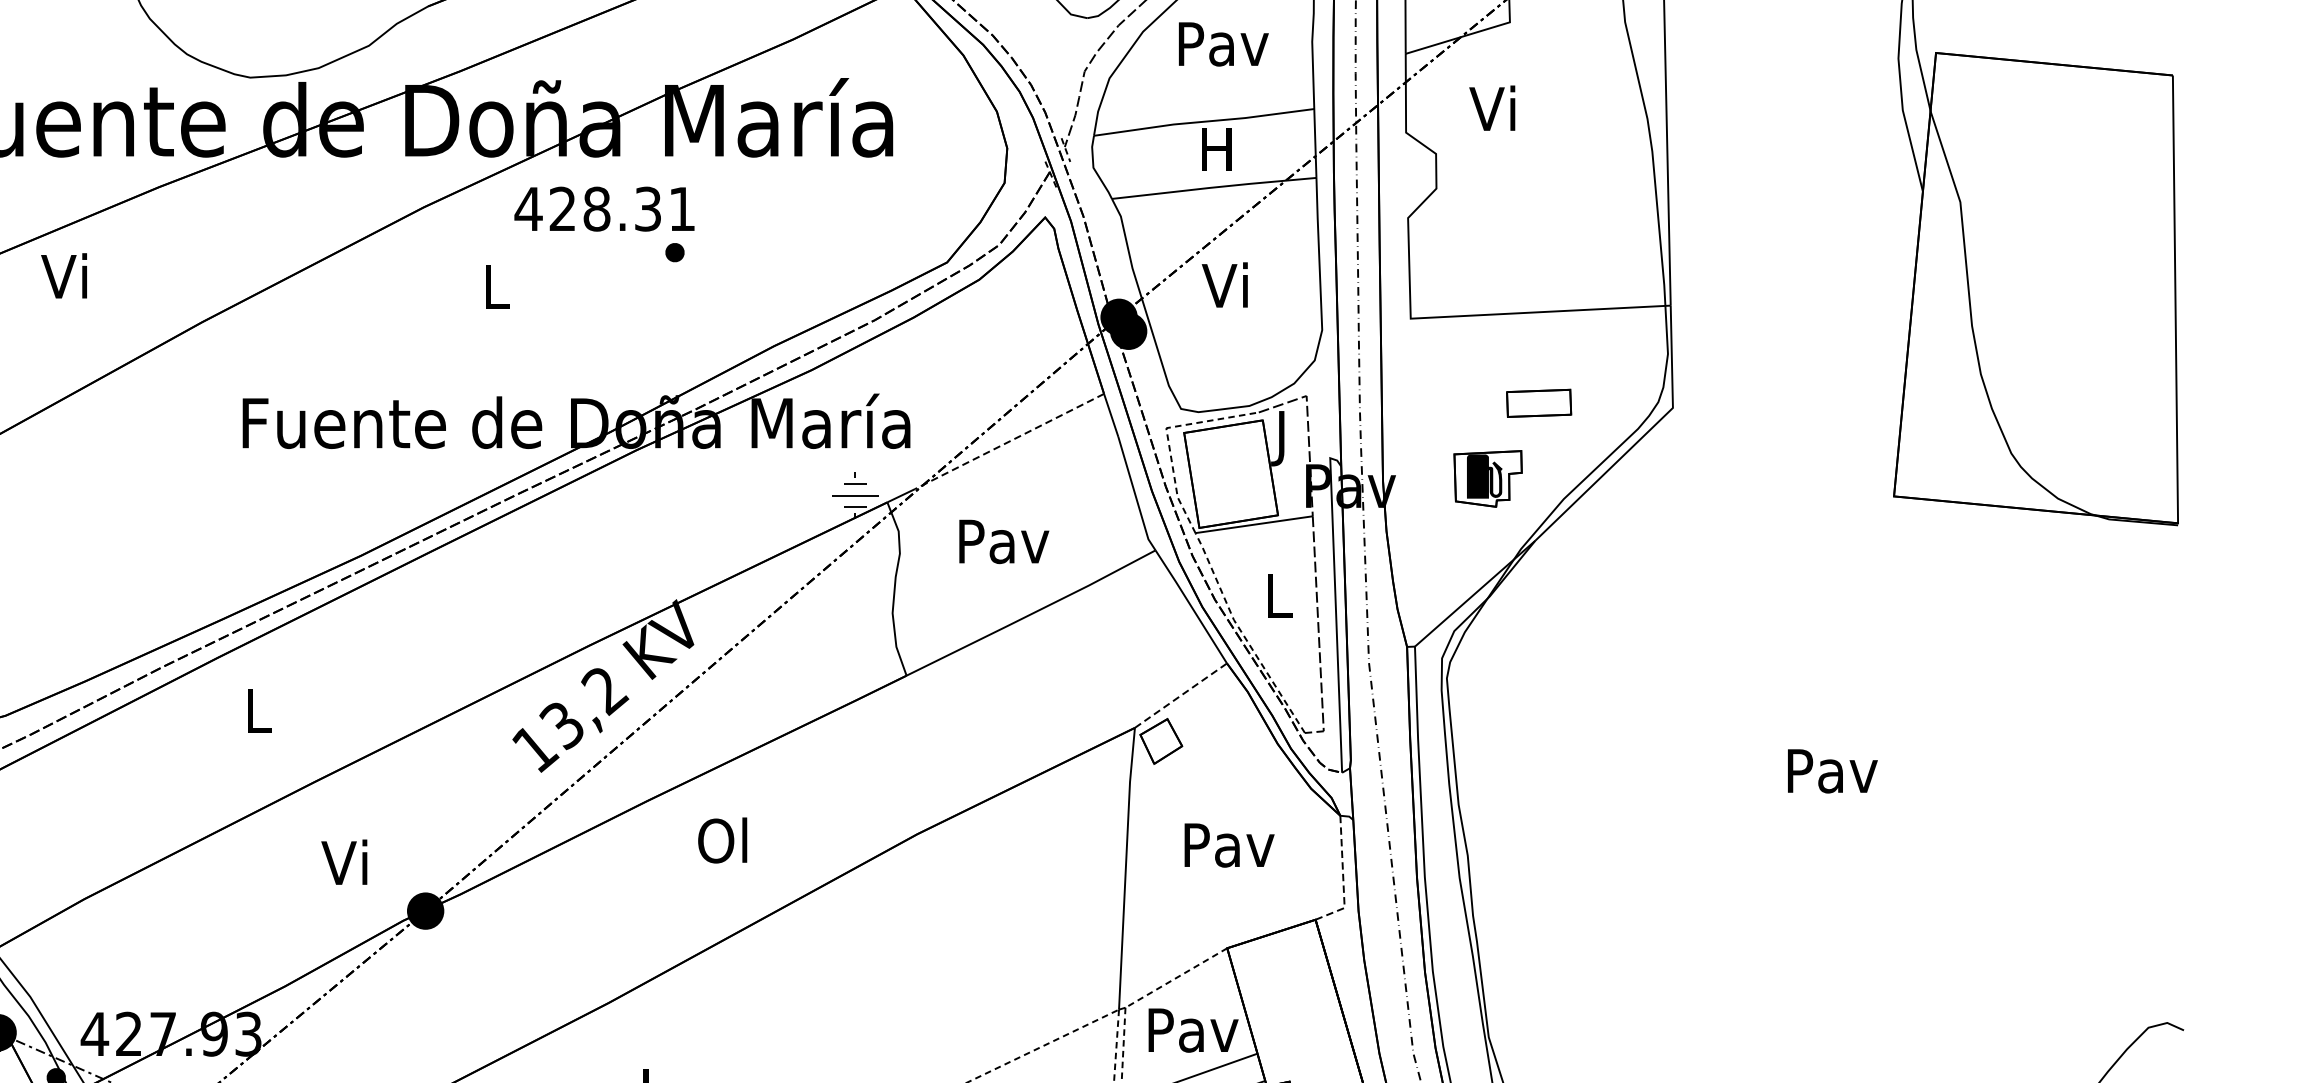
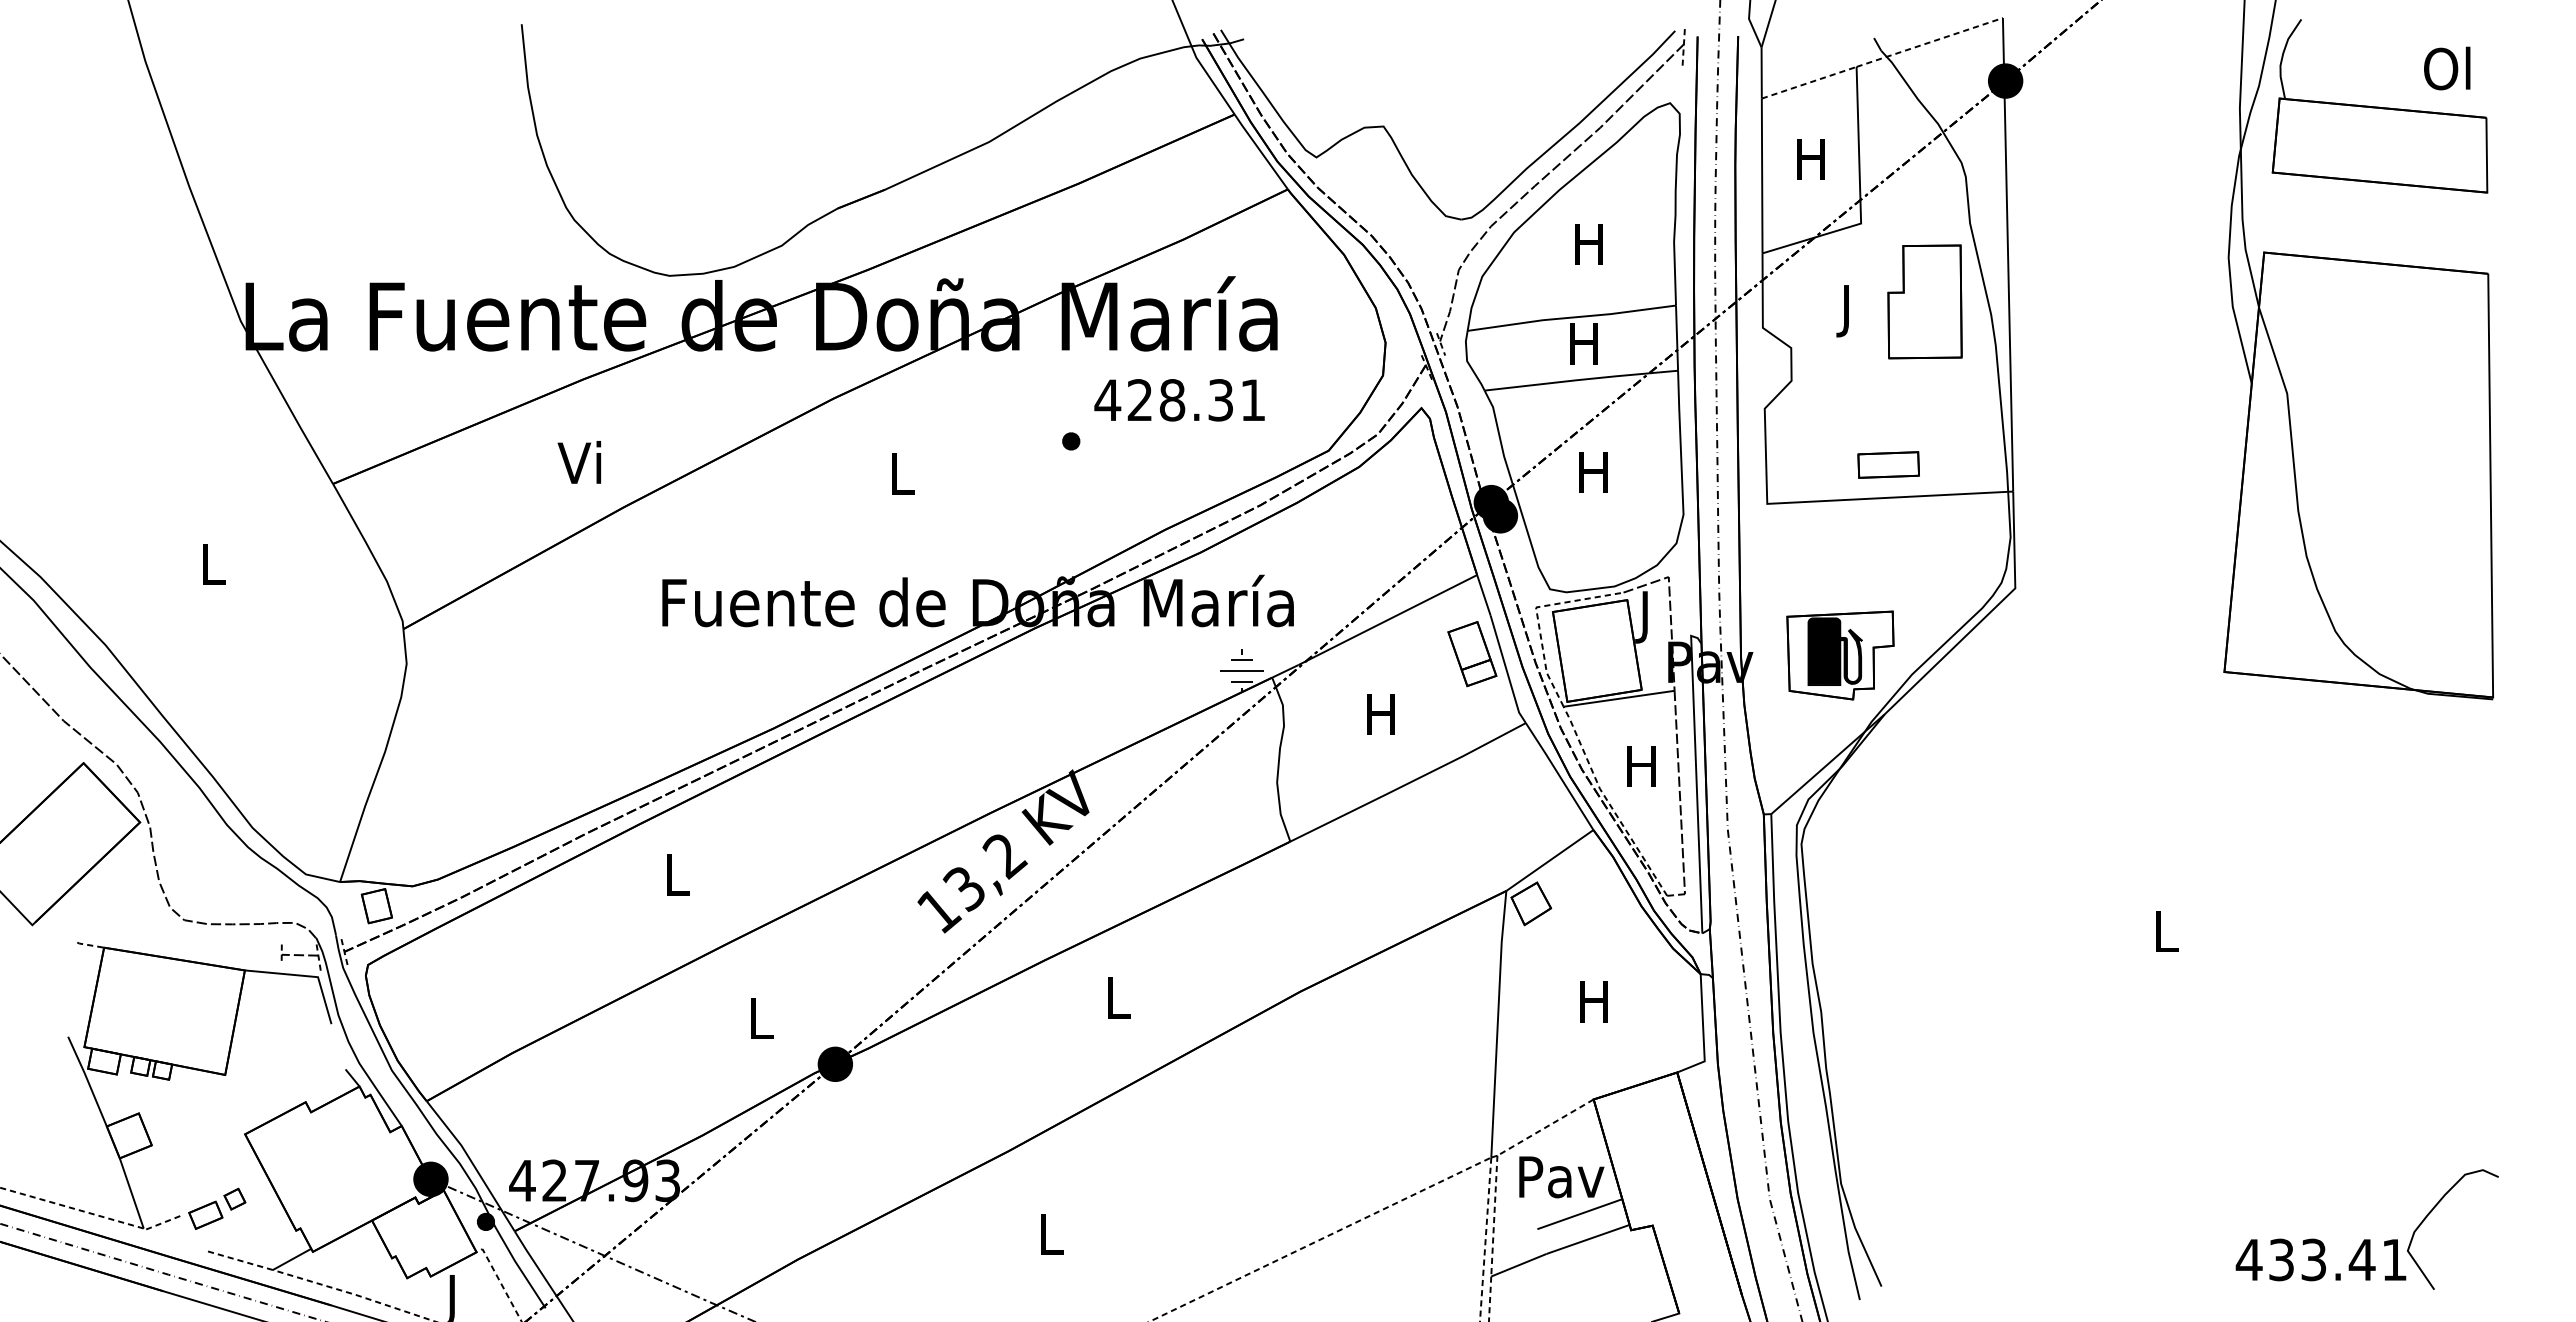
text: (1223, 44) -> (1590, 244), Pav -> H
part: (1576, 104) -> (1924, 301), added
text: (1492, 114) -> (1844, 310), Vi -> J
text: (604, 209) -> (1179, 400), moved
text: (63, 275) -> (578, 462), moved
text: (1224, 284) -> (1591, 471), Vi -> H
part: (1538, 402) -> (1888, 464), moved
line: (1009, 441) -> (1387, 620), dashed -> solid
part: (1099, 477) -> (1472, 654), added
part: (1488, 478) -> (1840, 655), size x1.67
text: (1004, 542) -> (1382, 715), Pav -> H
text: (1277, 596) -> (1641, 766), L -> H
line: (1181, 695) -> (1550, 860), dashed -> solid
text: (1832, 771) -> (2166, 932), Pav -> L
text: (722, 840) -> (1116, 997), Ol -> L
text: (1229, 845) -> (1595, 1002), Pav -> H
text: (344, 861) -> (758, 1017), Vi -> L
line: (1343, 878) -> (1703, 1033), dashed -> solid

